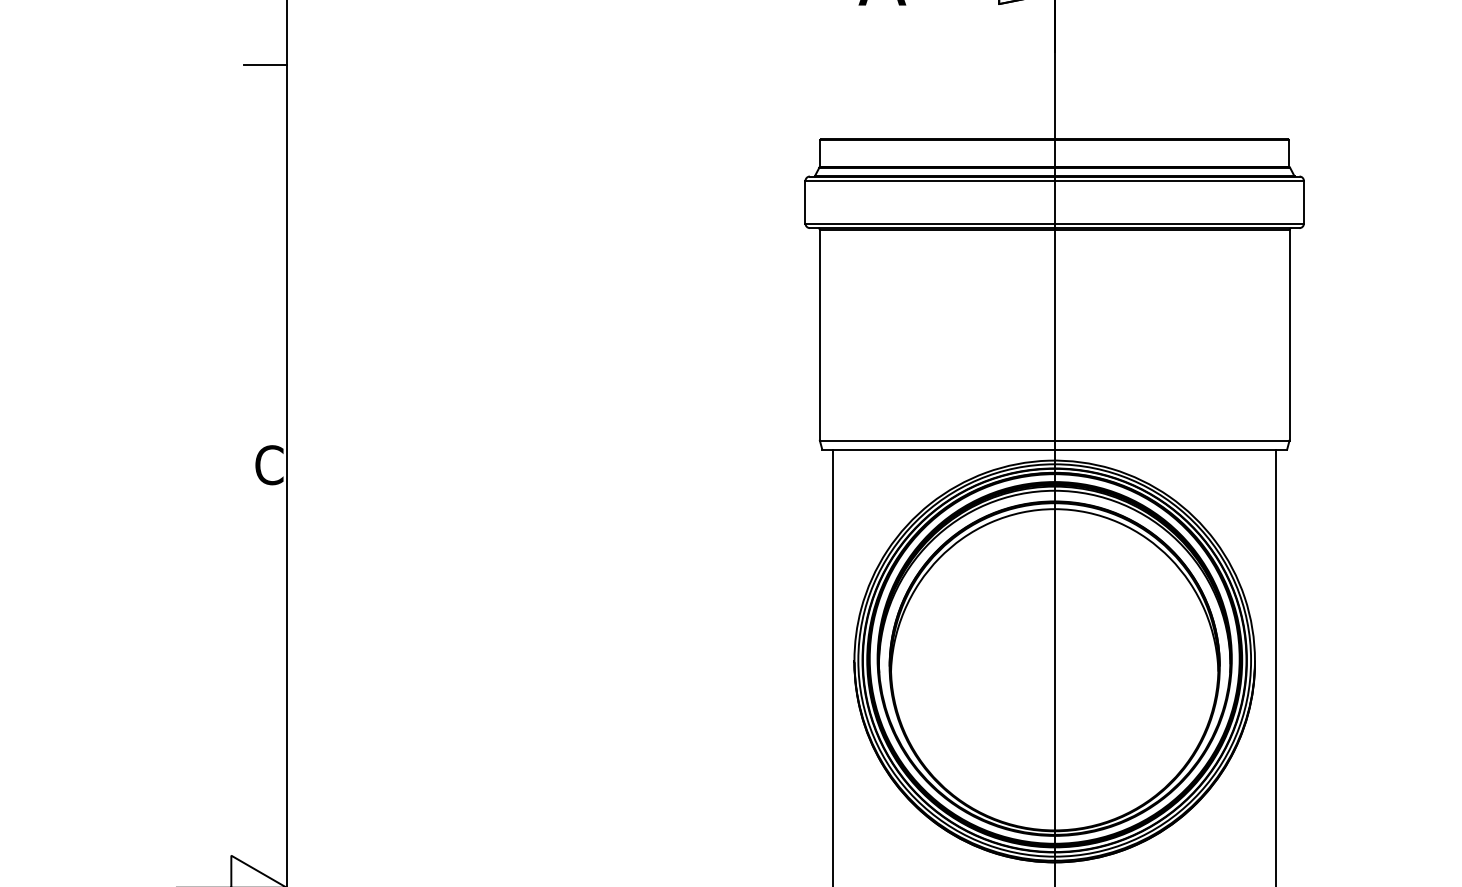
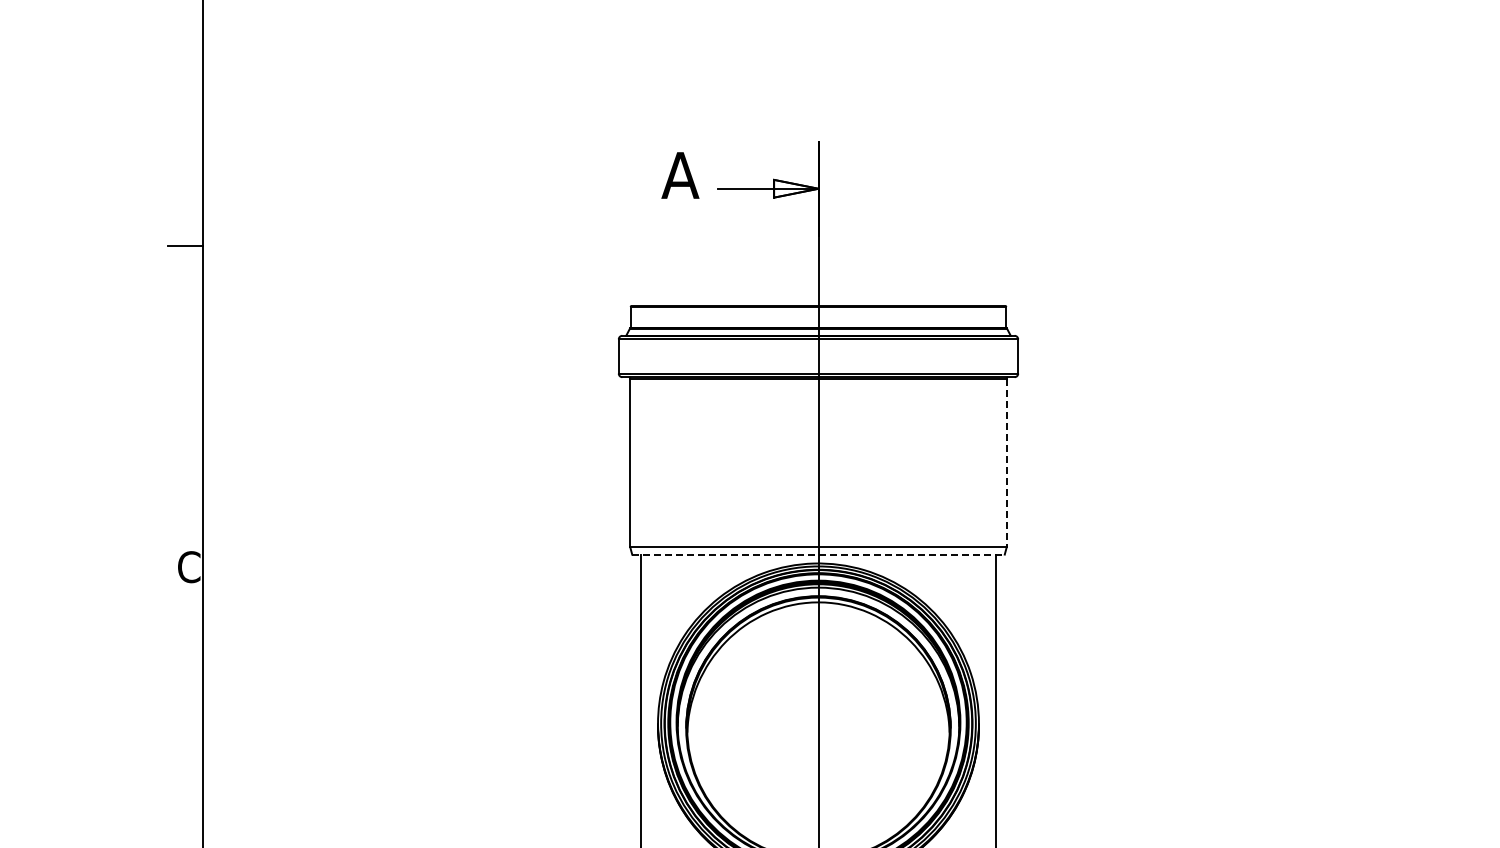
line: (1289, 335) -> (1006, 463), solid -> dashed
line: (1055, 449) -> (819, 554), solid -> dashed

